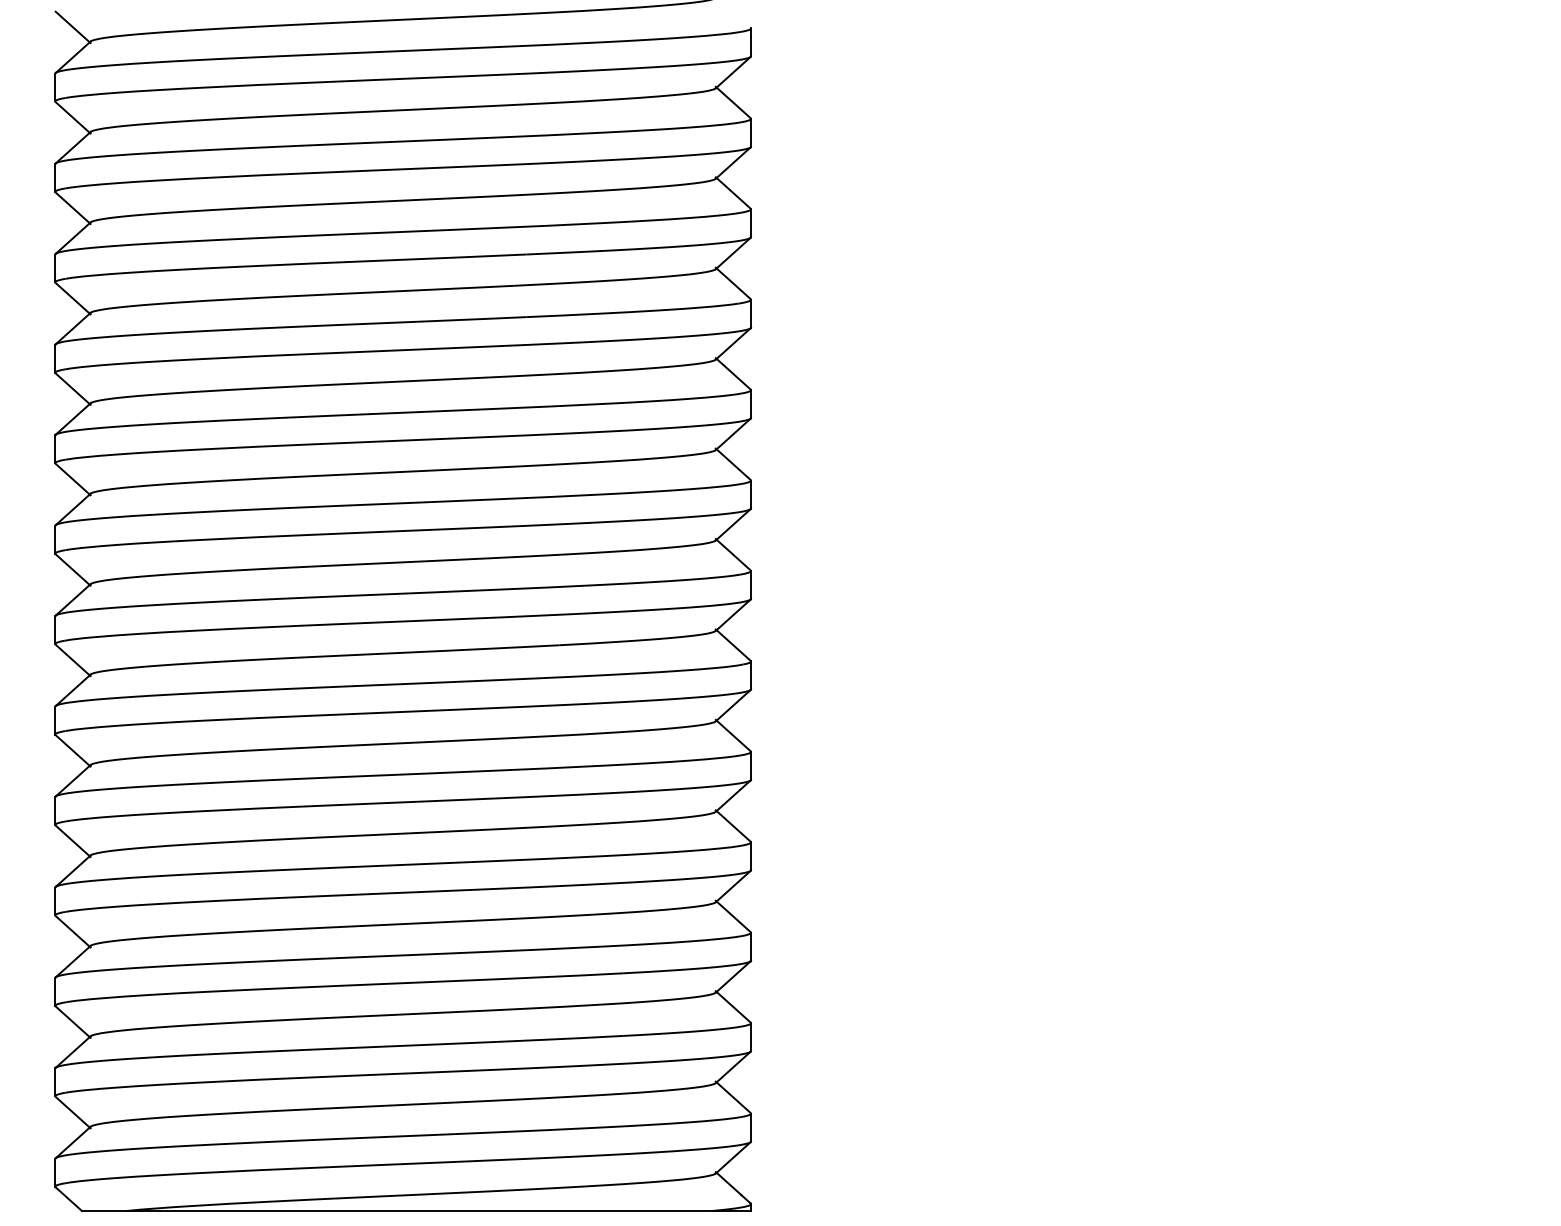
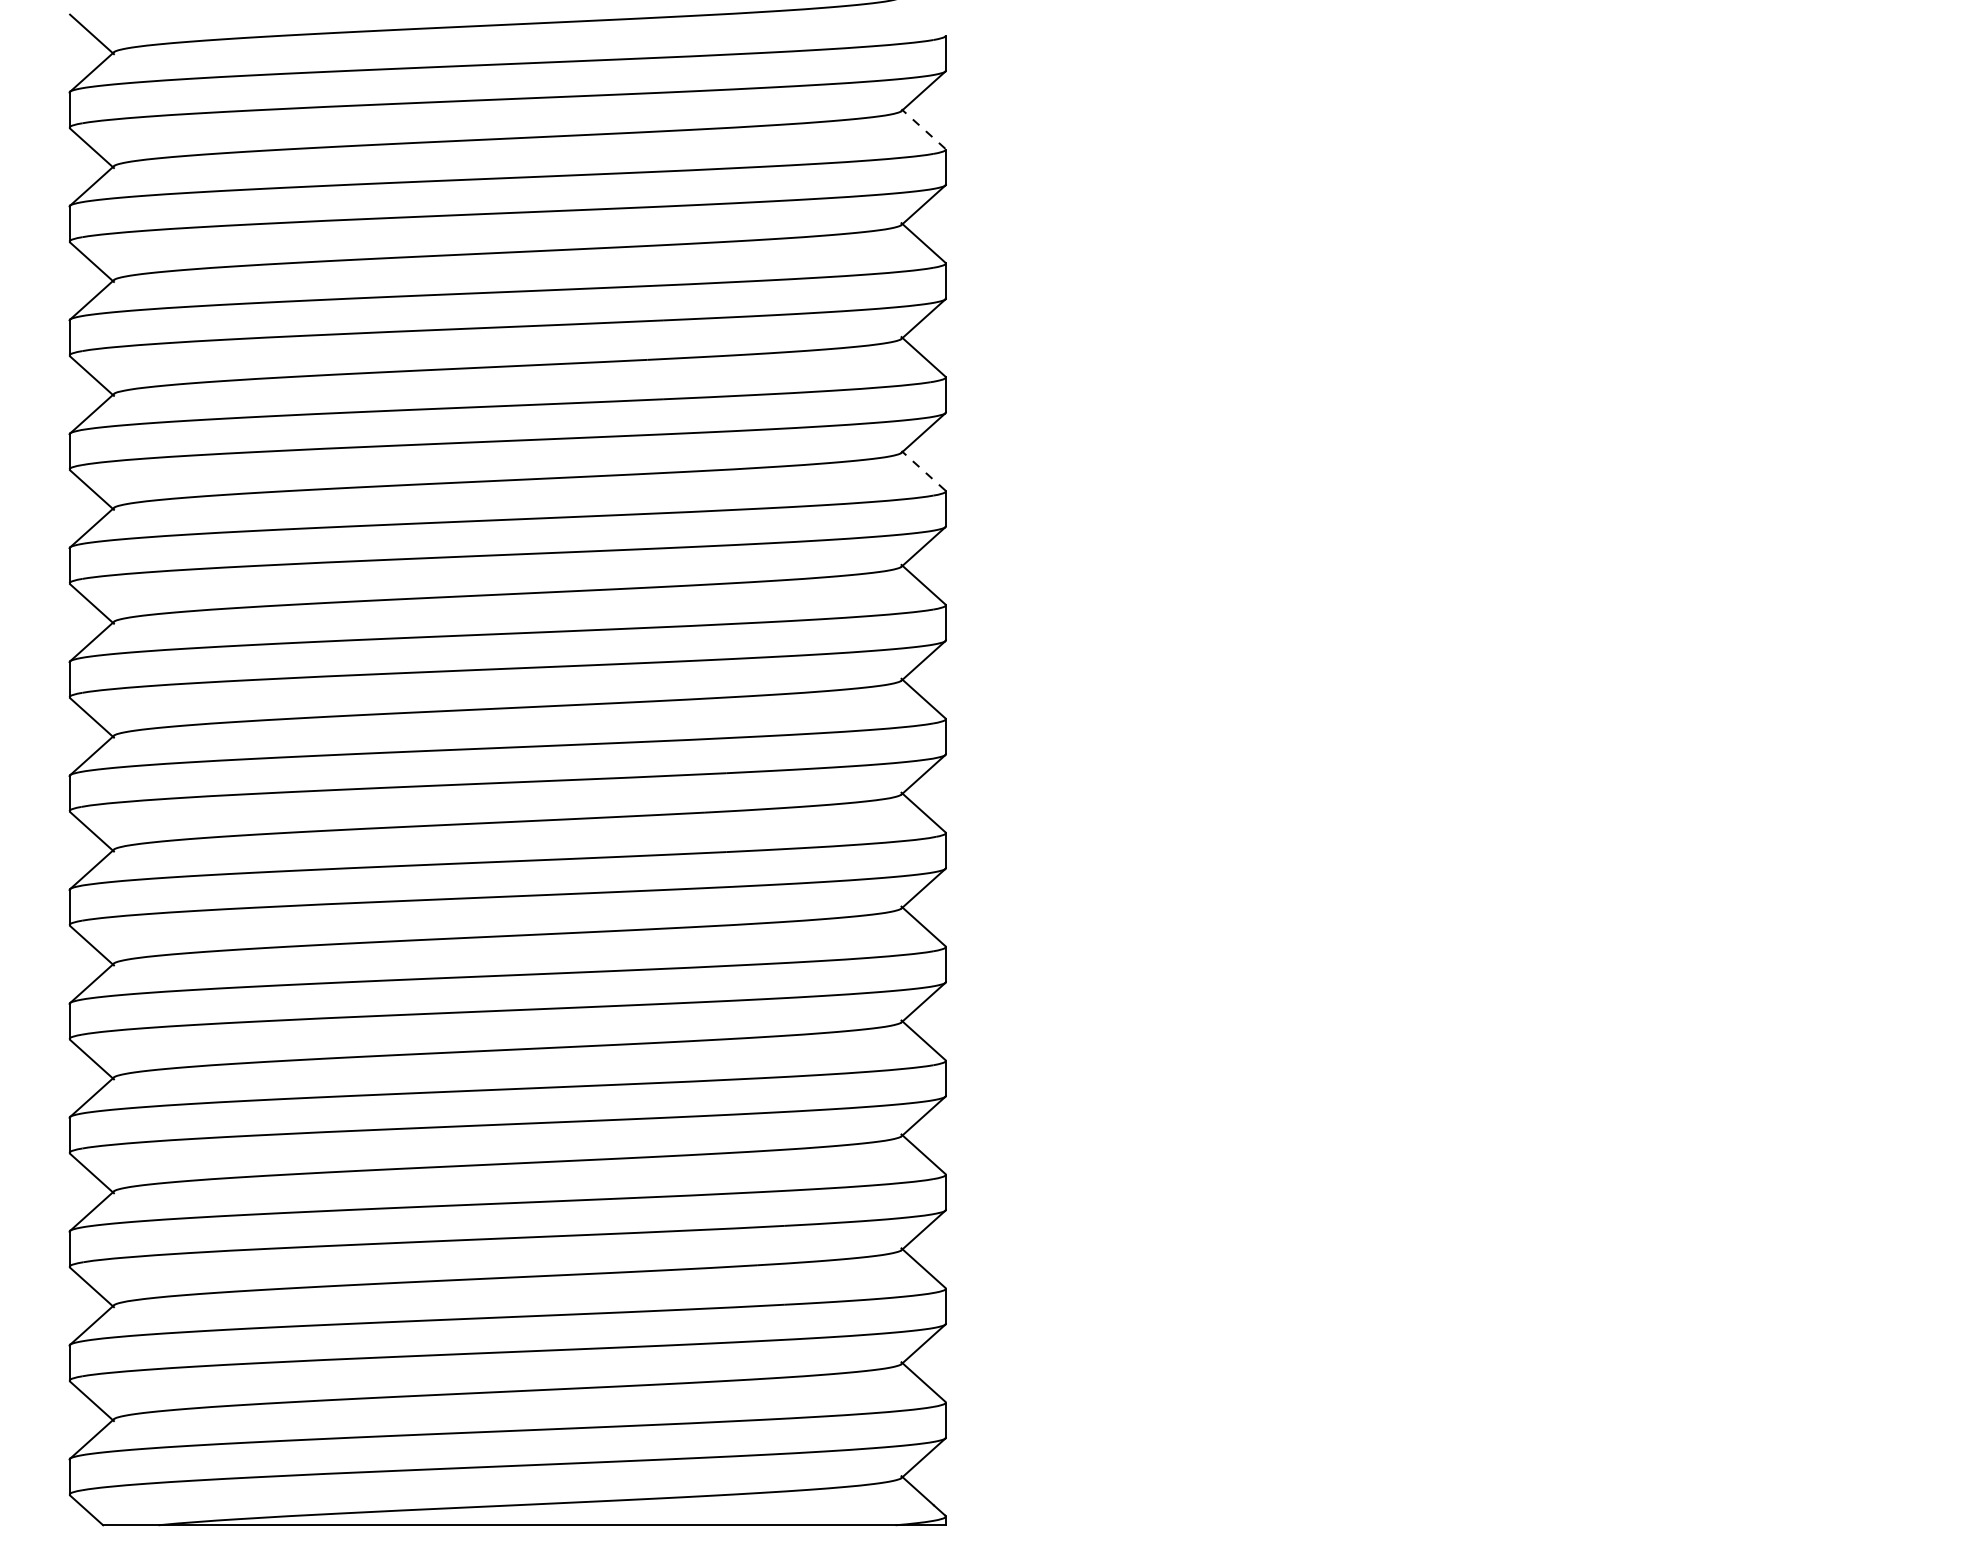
line: (733, 102) -> (923, 129), solid -> dashed
line: (733, 373) -> (923, 470), solid -> dashed

